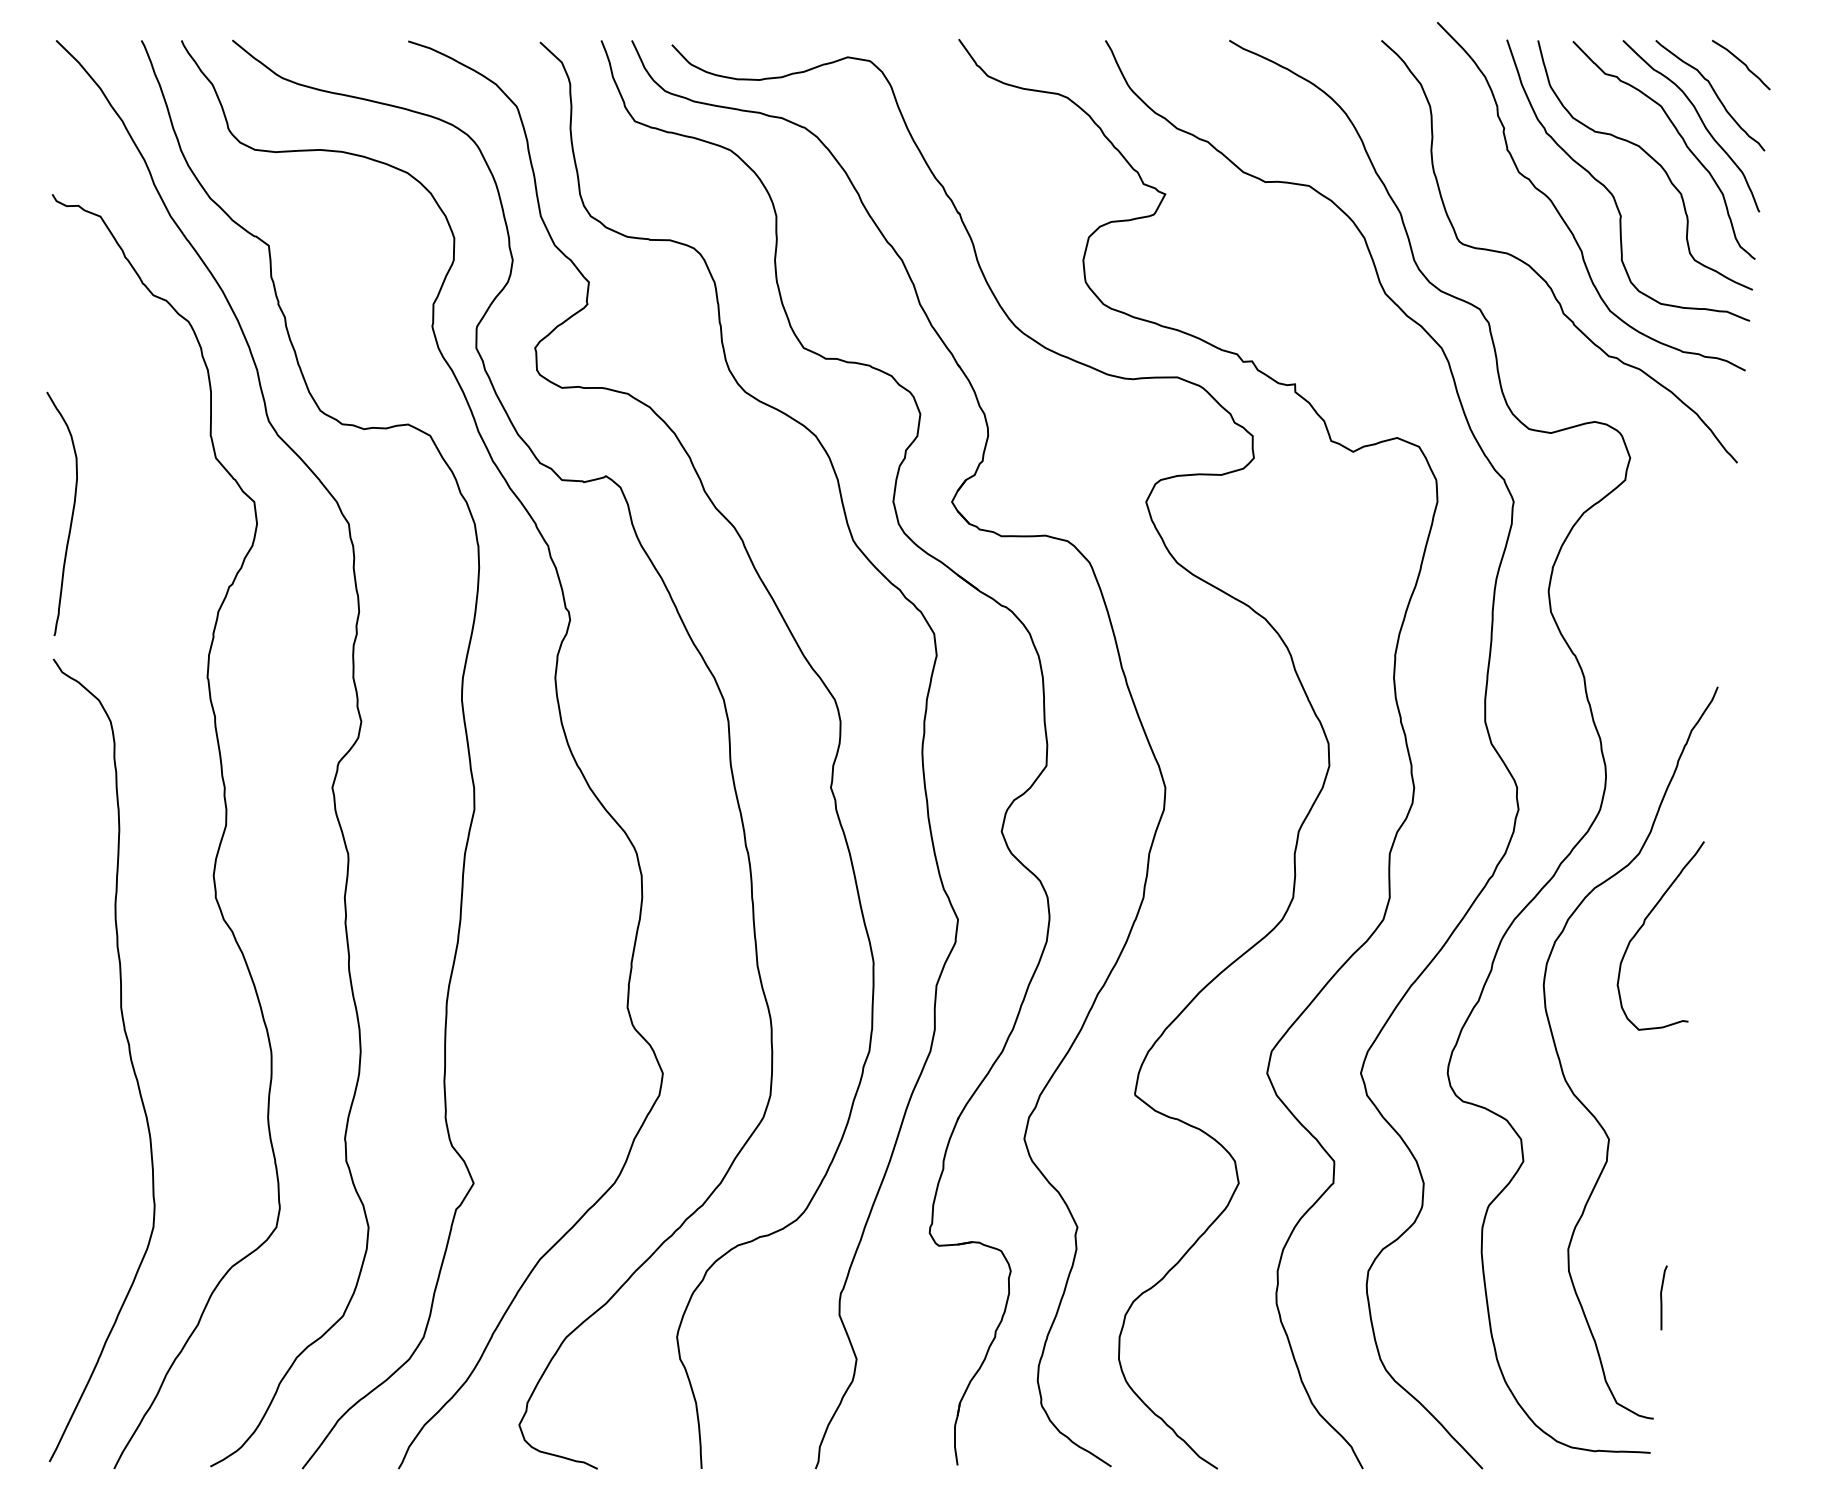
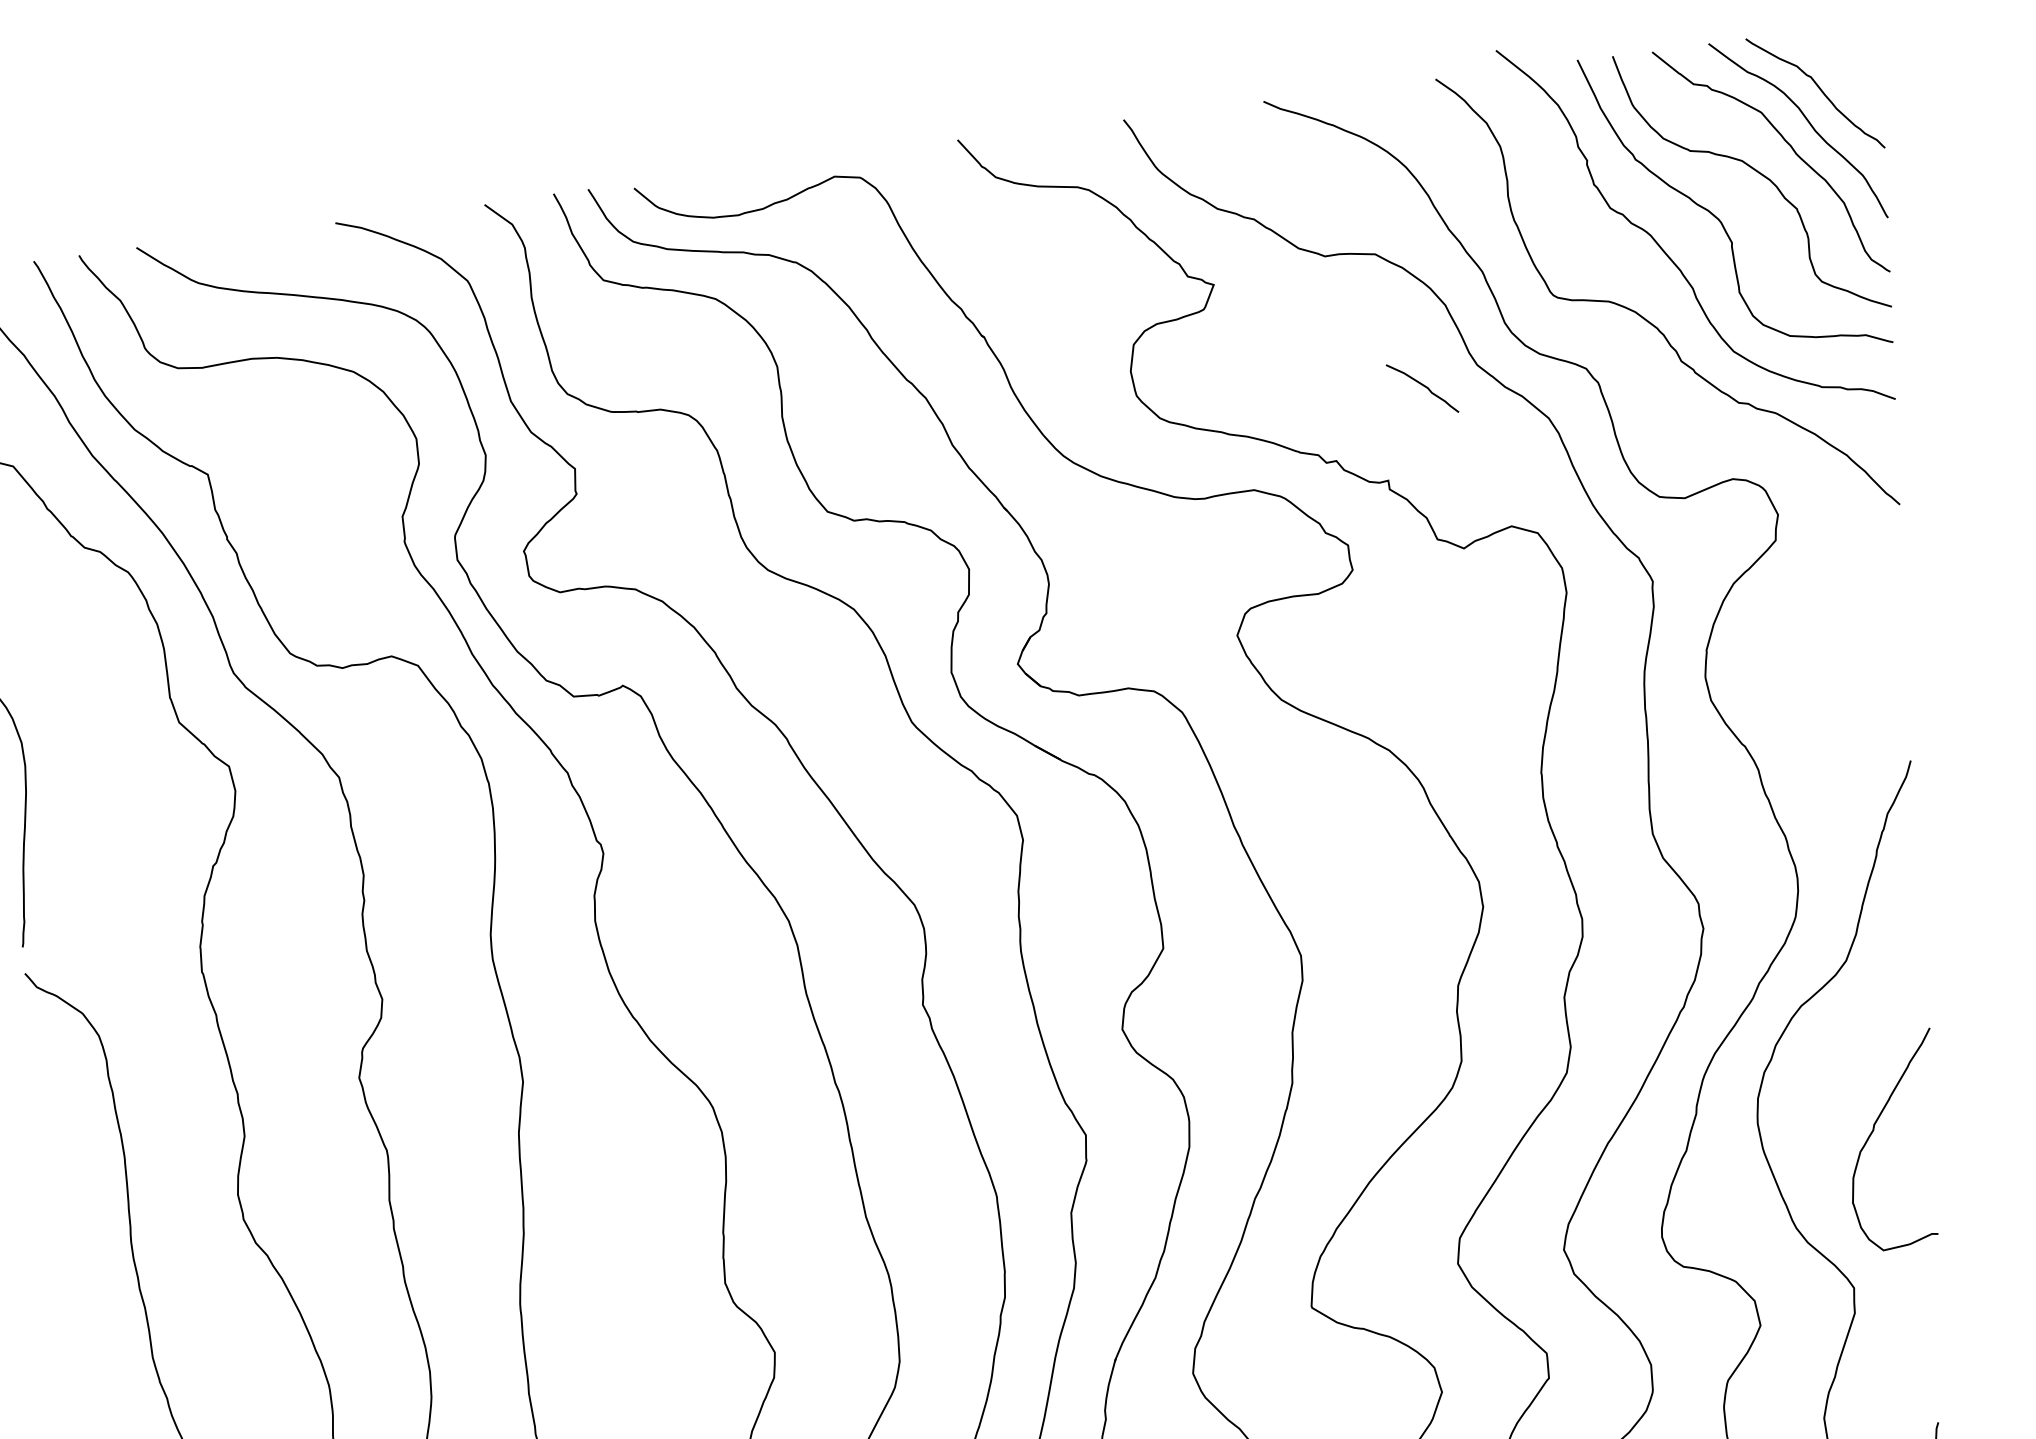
curve: (1740, 62) -> (1421, 385), moved
curve: (1644, 924) -> (1874, 1130), moved

